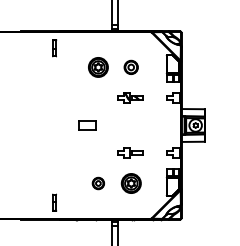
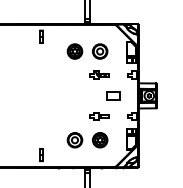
part: (130, 67) -> (99, 51), size x1.43
part: (87, 125) -> (113, 95), moved
part: (98, 183) -> (75, 140), size x1.67

